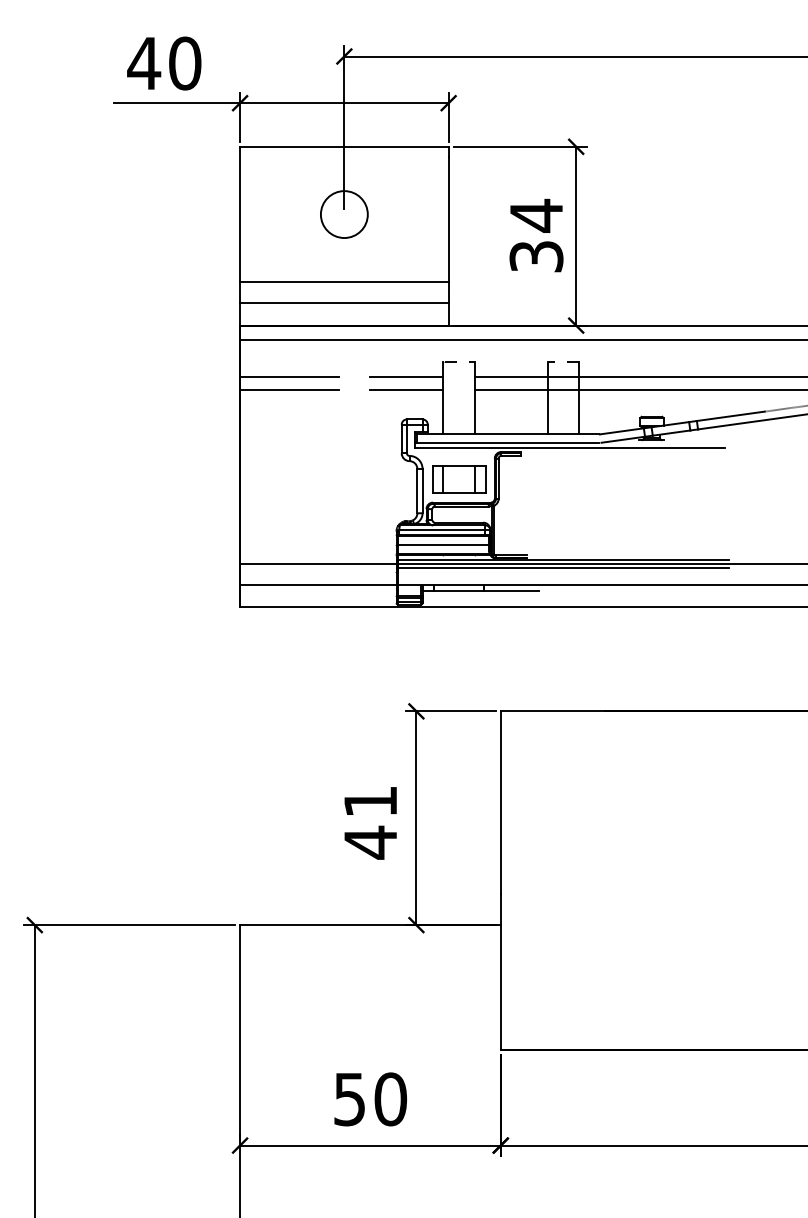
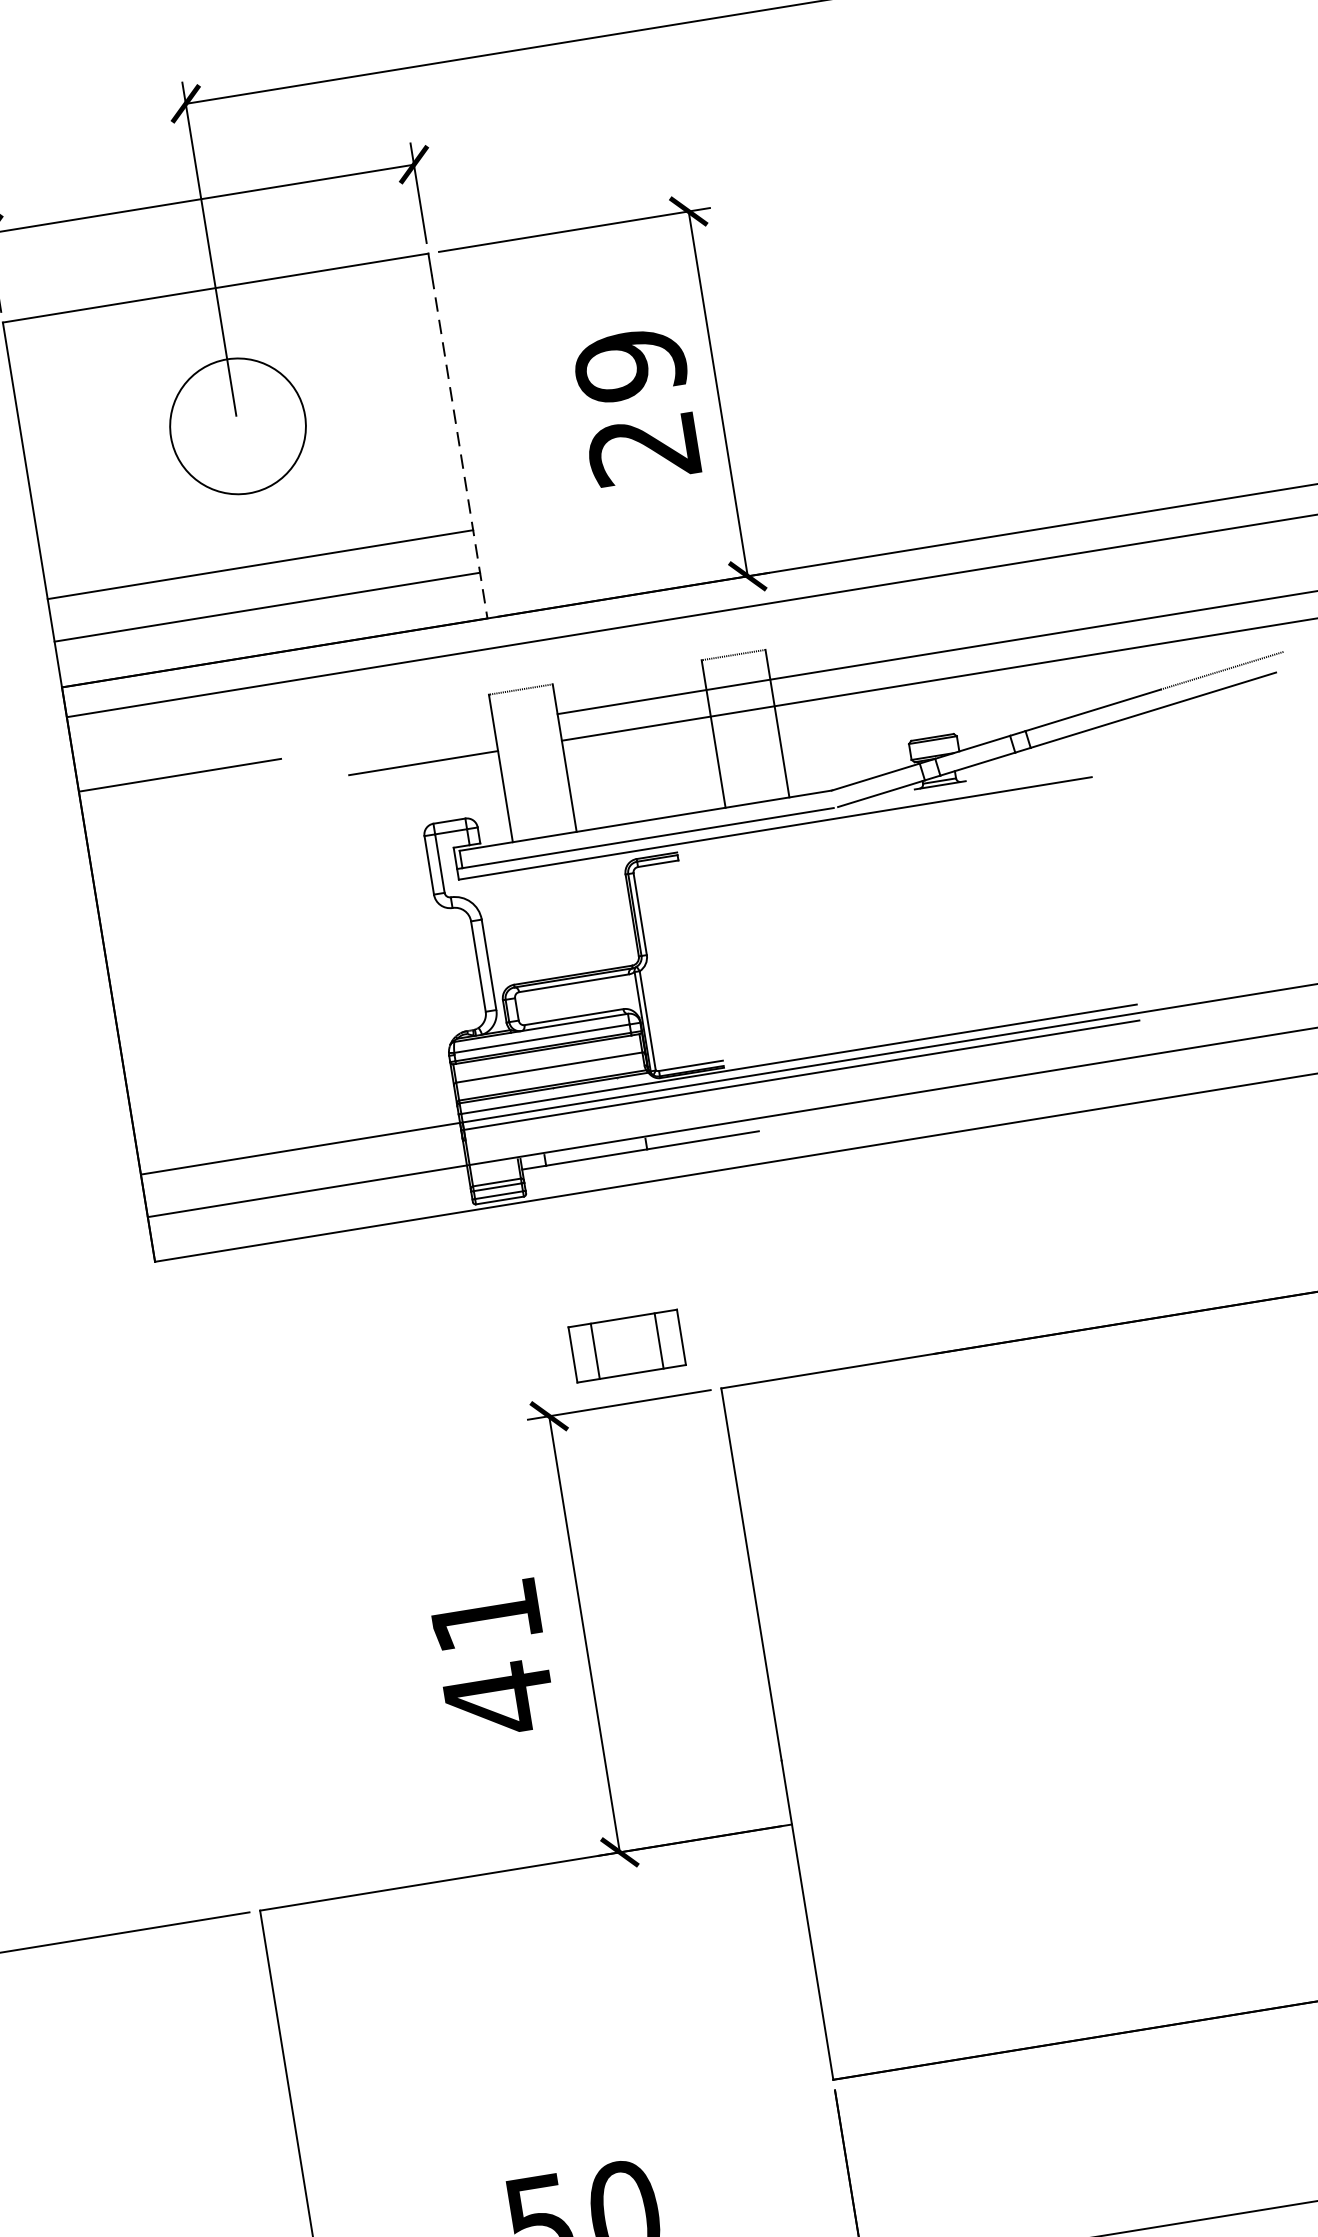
circle: (343, 214) -> (236, 426), size x1.4
text: (536, 235) -> (636, 405), 34 -> 29
line: (448, 241) -> (459, 446), solid -> dashed
line: (406, 376) -> (418, 736), removed
line: (289, 389) -> (183, 801), removed
part: (459, 479) -> (627, 1345), moved

